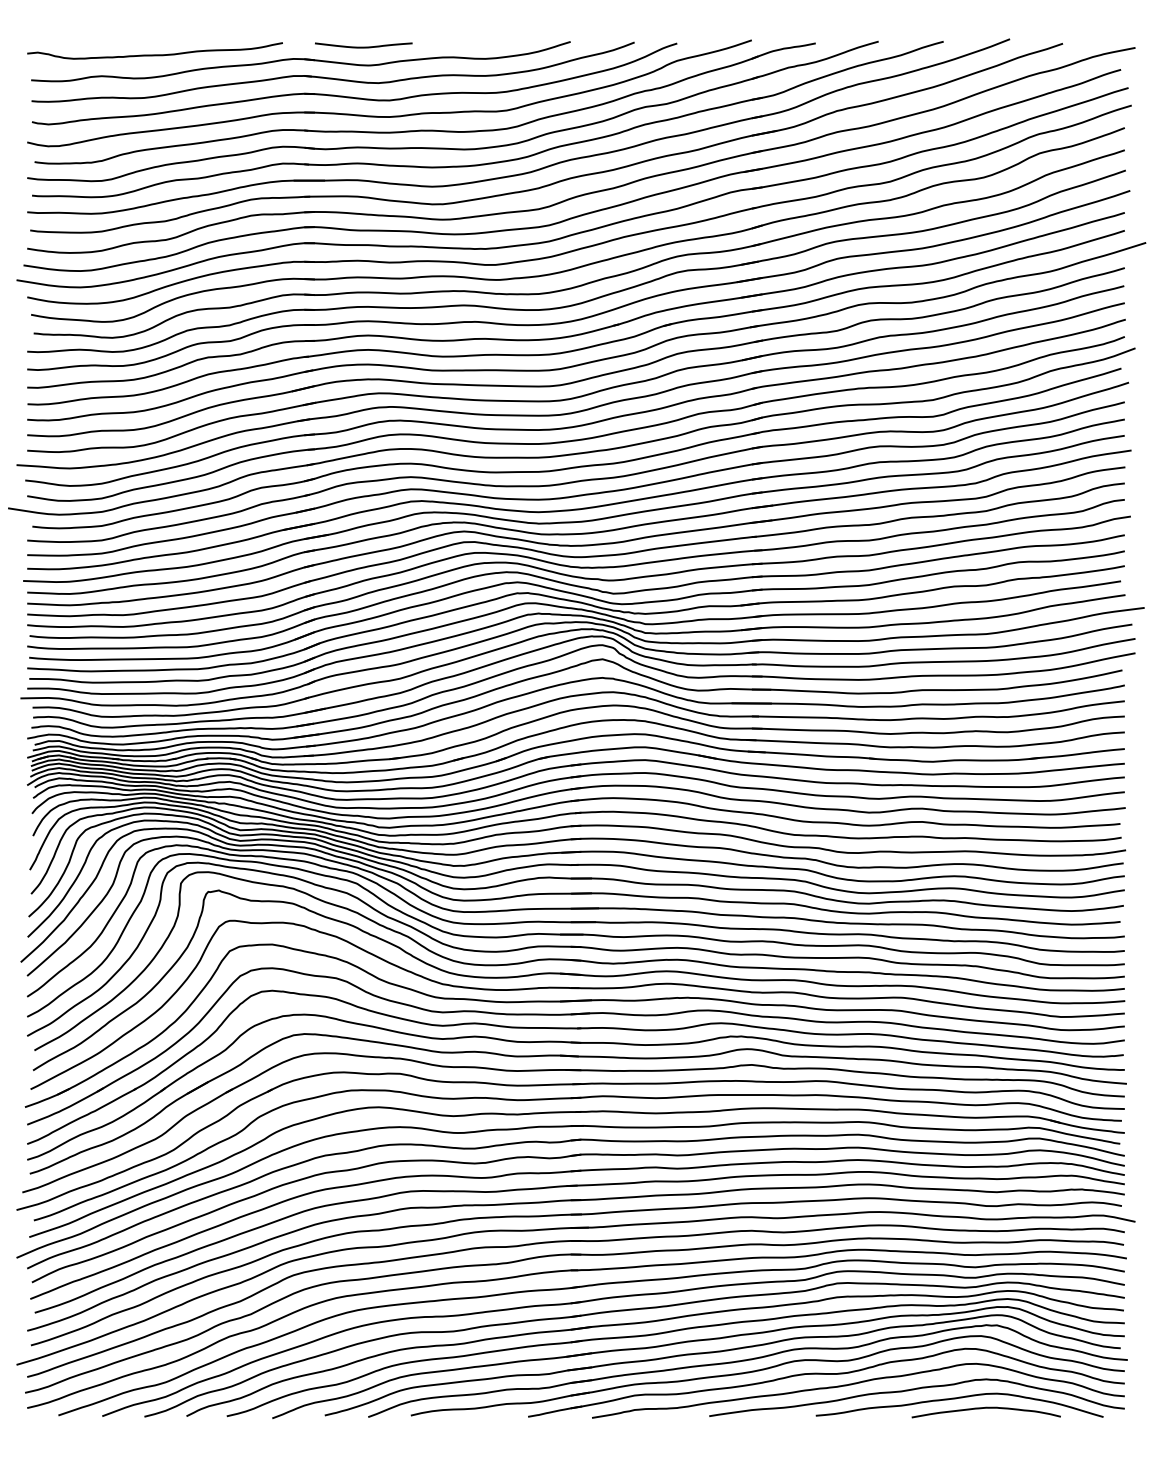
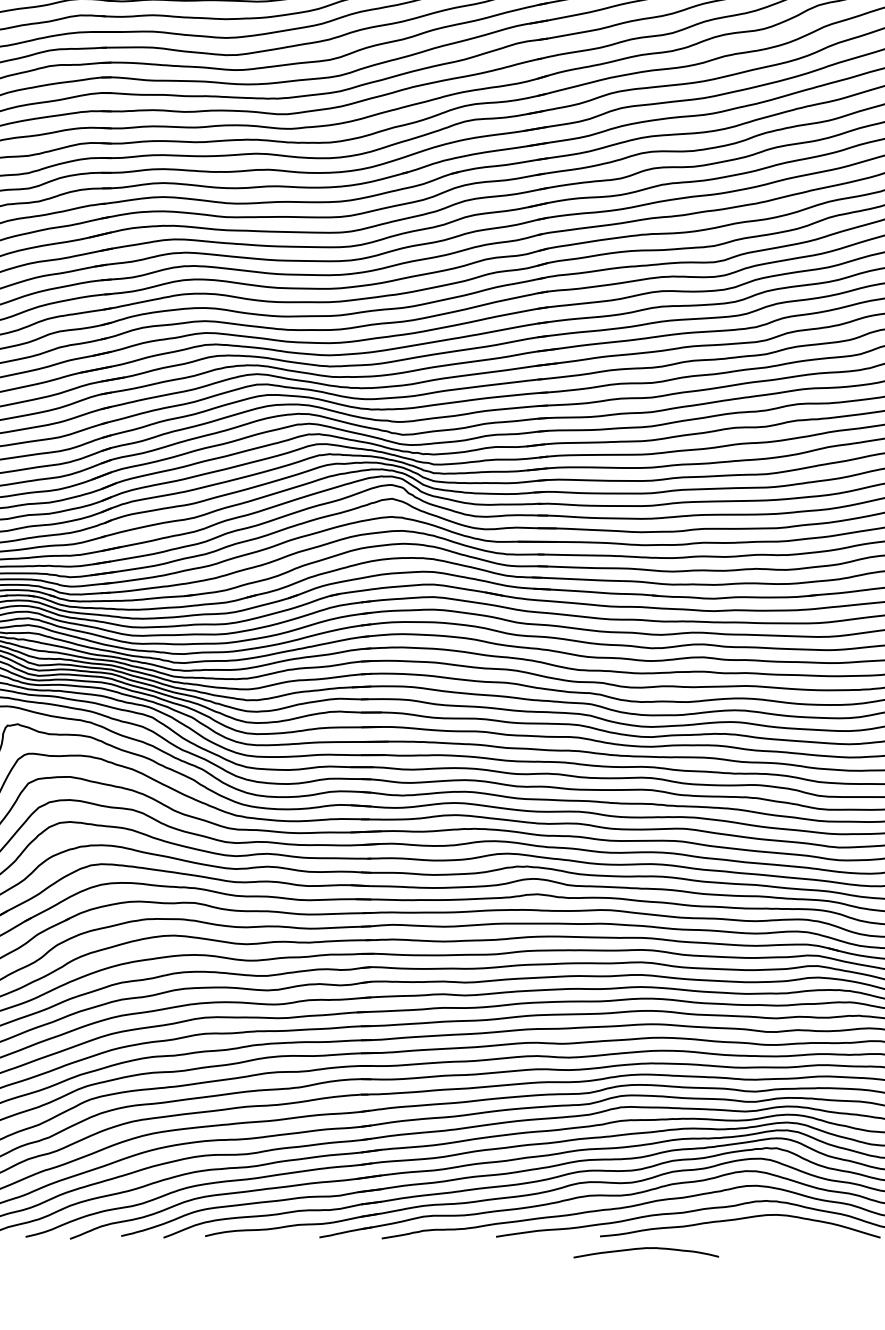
curve: (985, 1408) -> (645, 1248), moved

